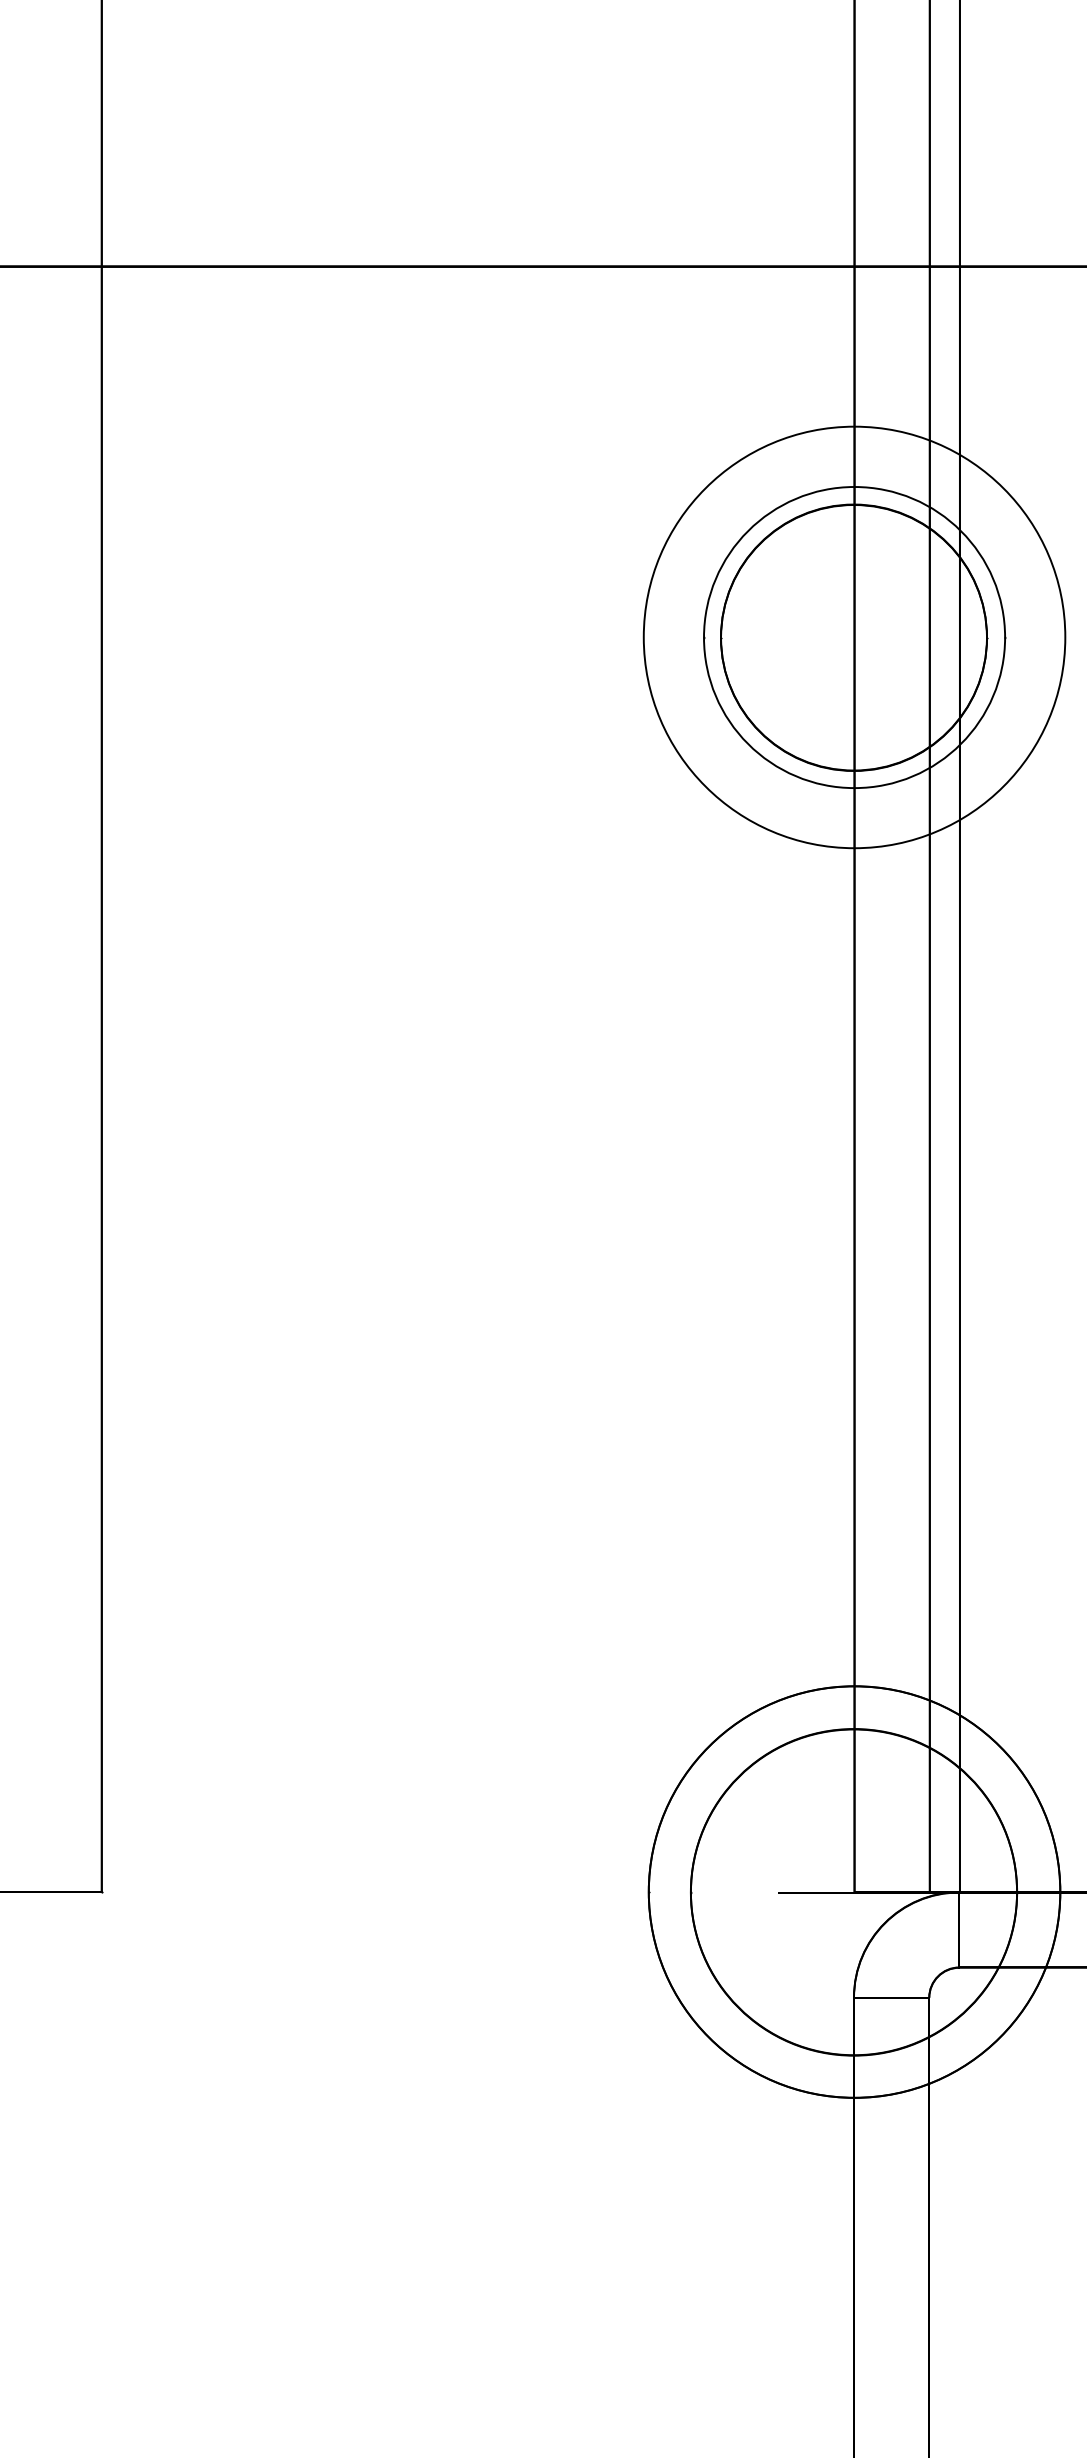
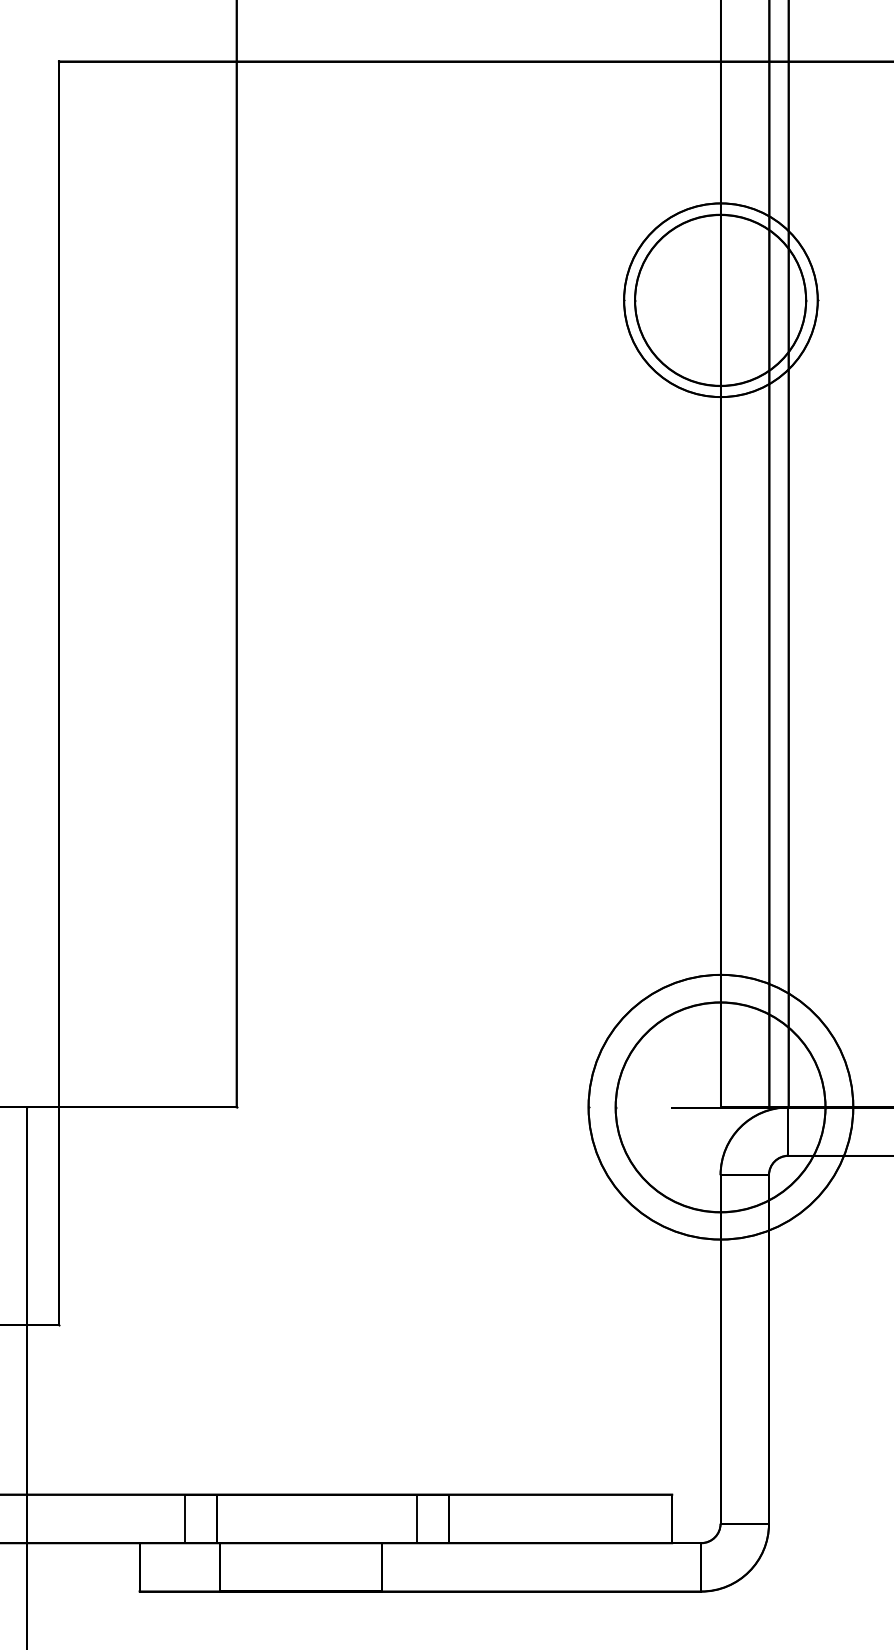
circle: (853, 637) -> (720, 300), size x0.71

